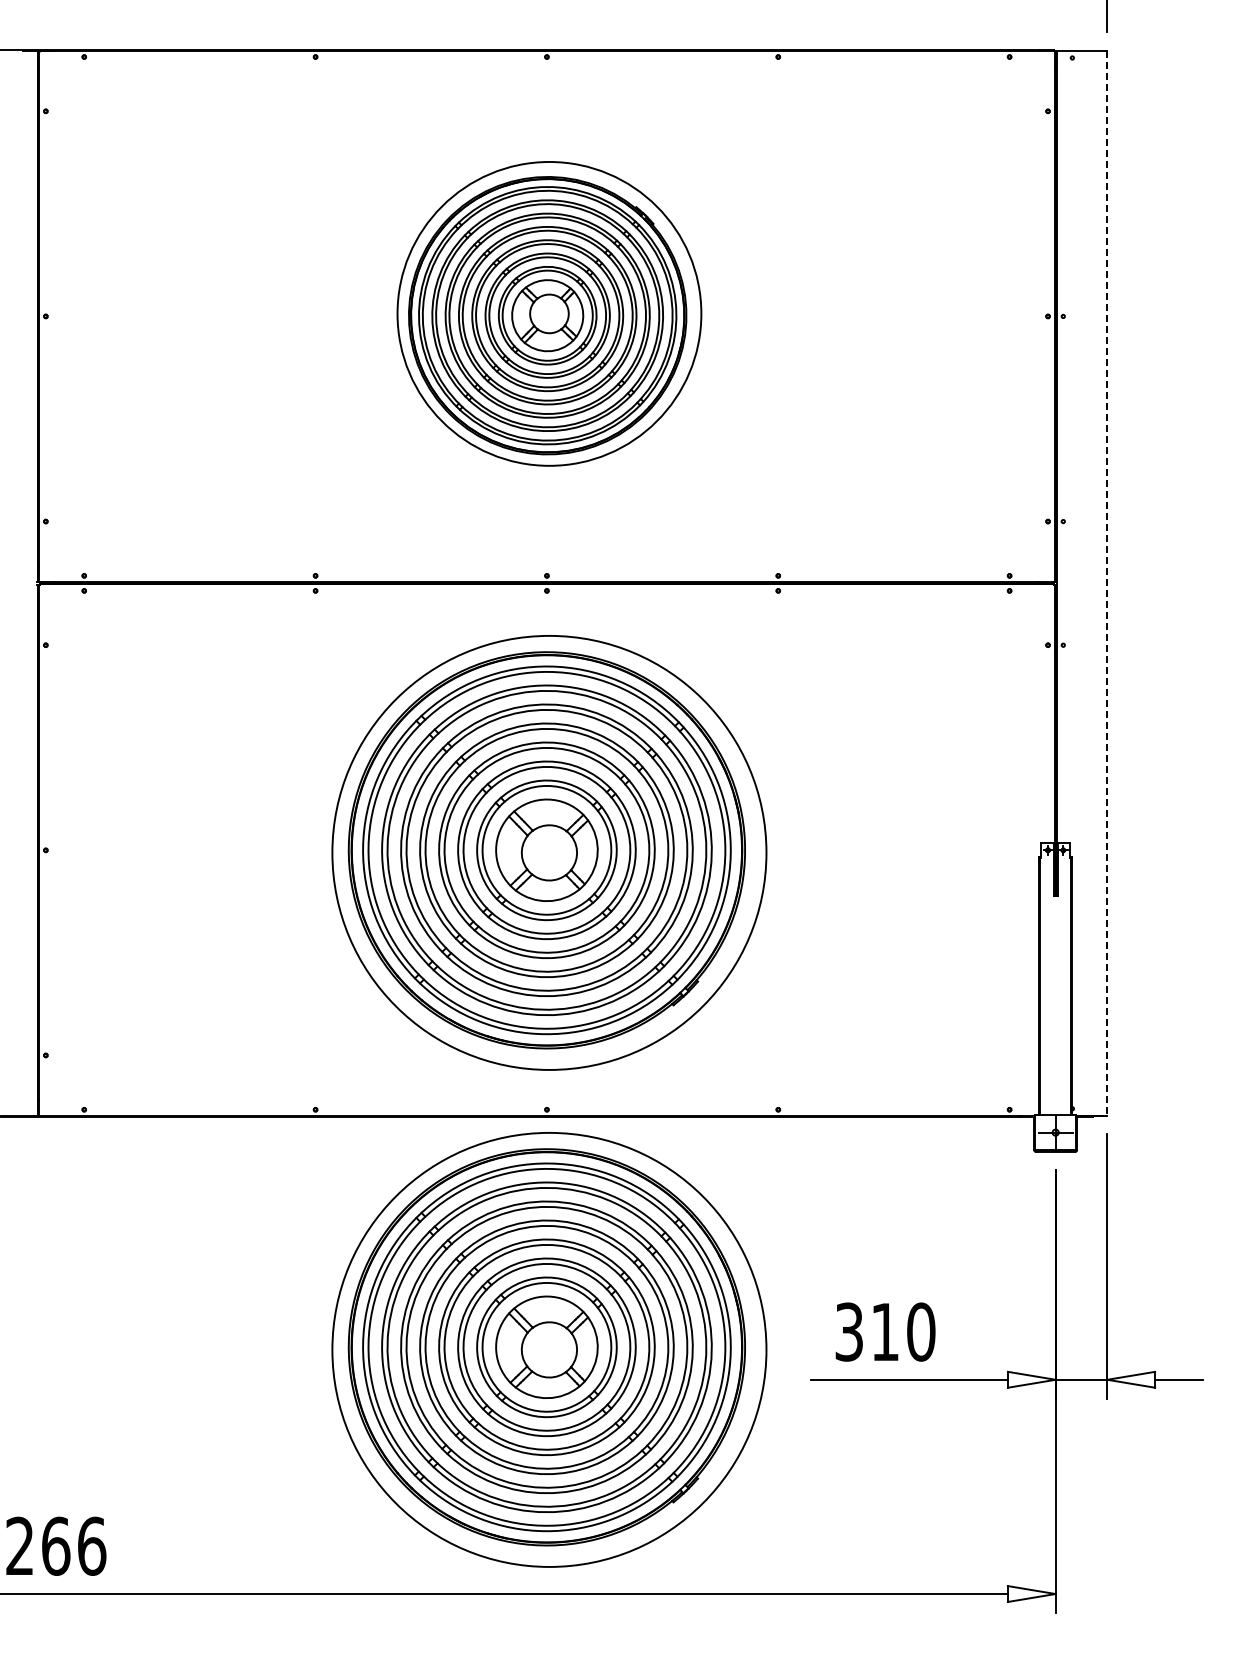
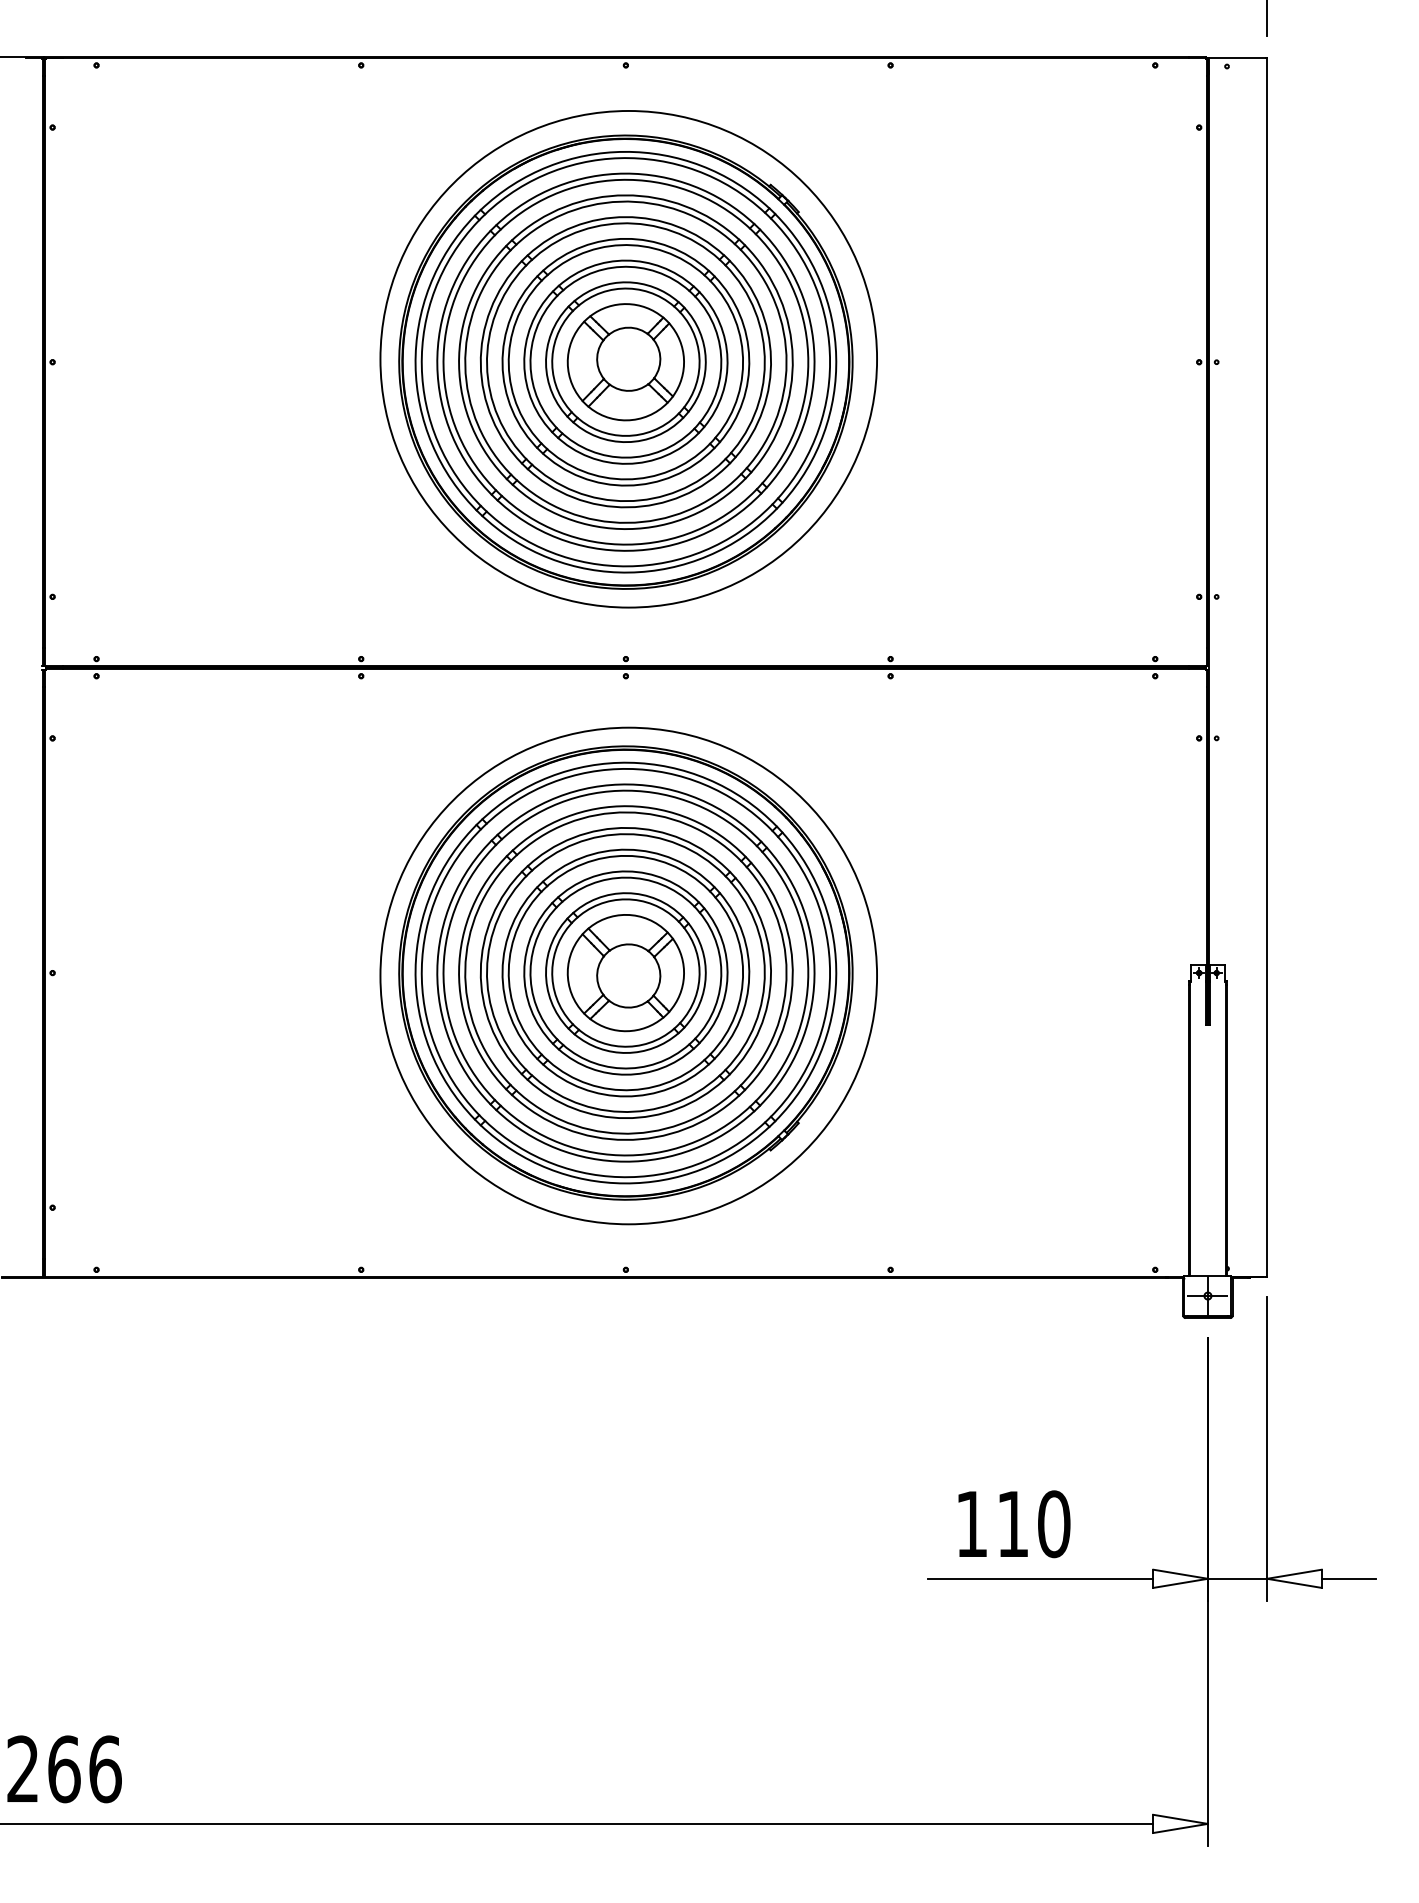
part: (549, 313) -> (628, 358), size x1.43
line: (1107, 583) -> (1267, 667), dashed -> solid
text: (848, 1331) -> (970, 1523), 310 -> 110
part: (549, 1349) -> (628, 1544), removed

